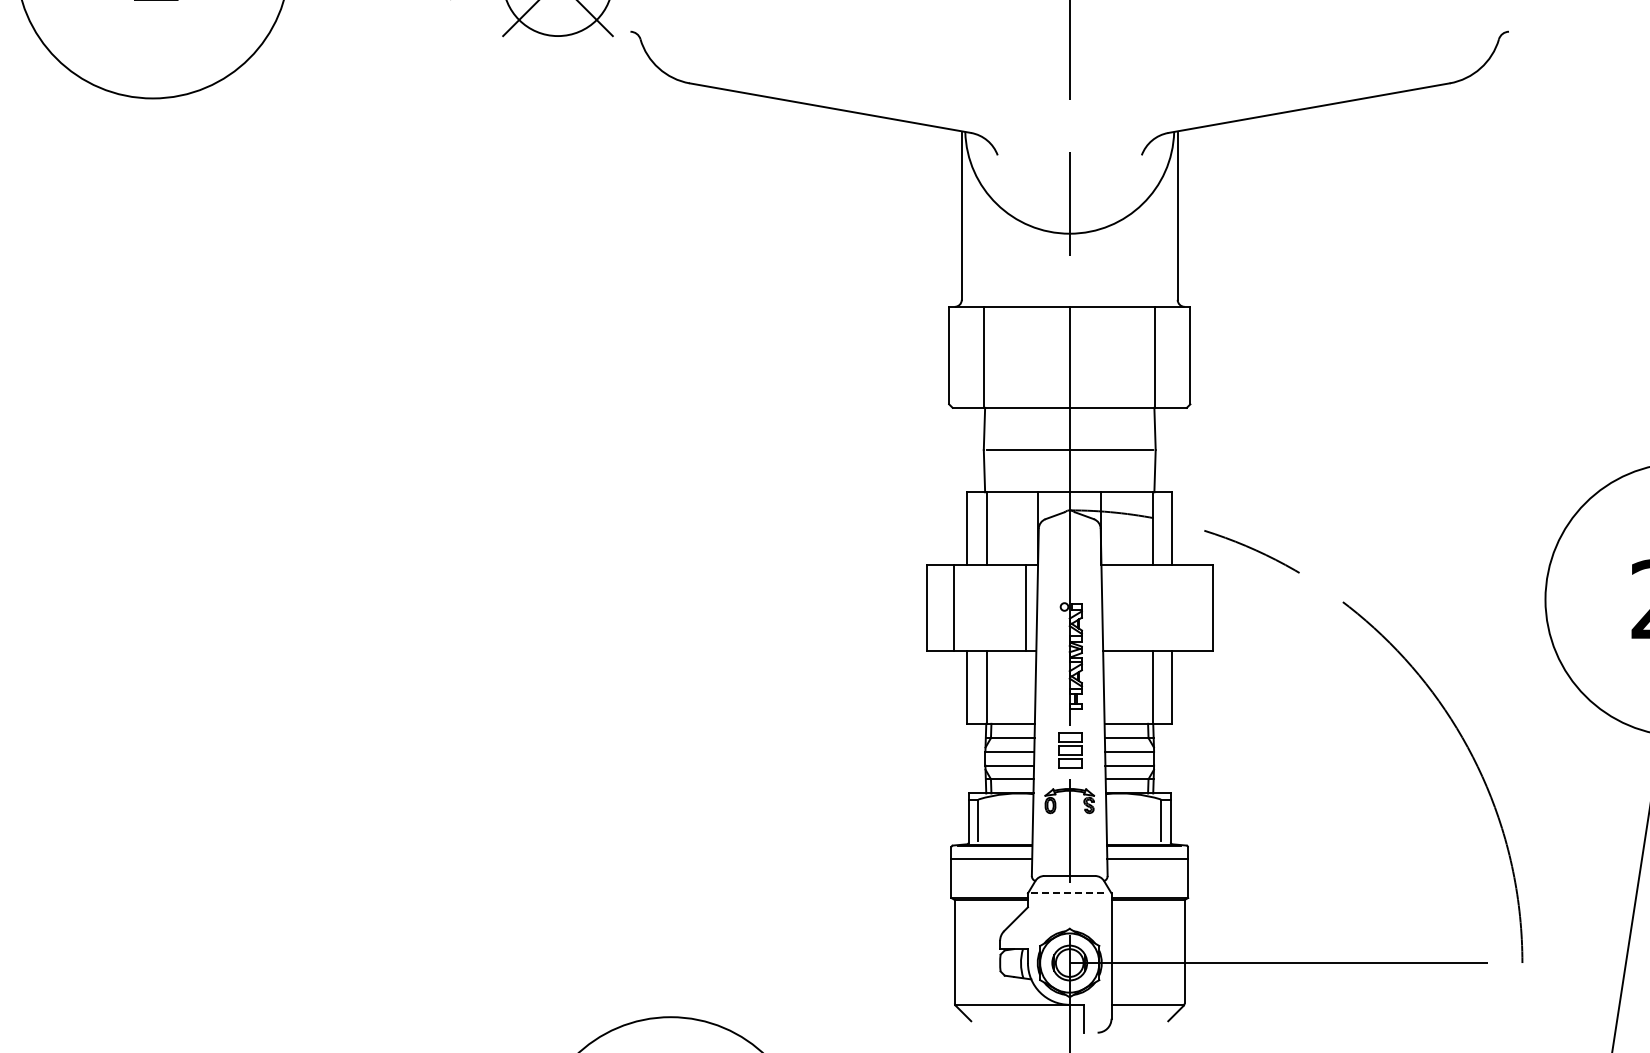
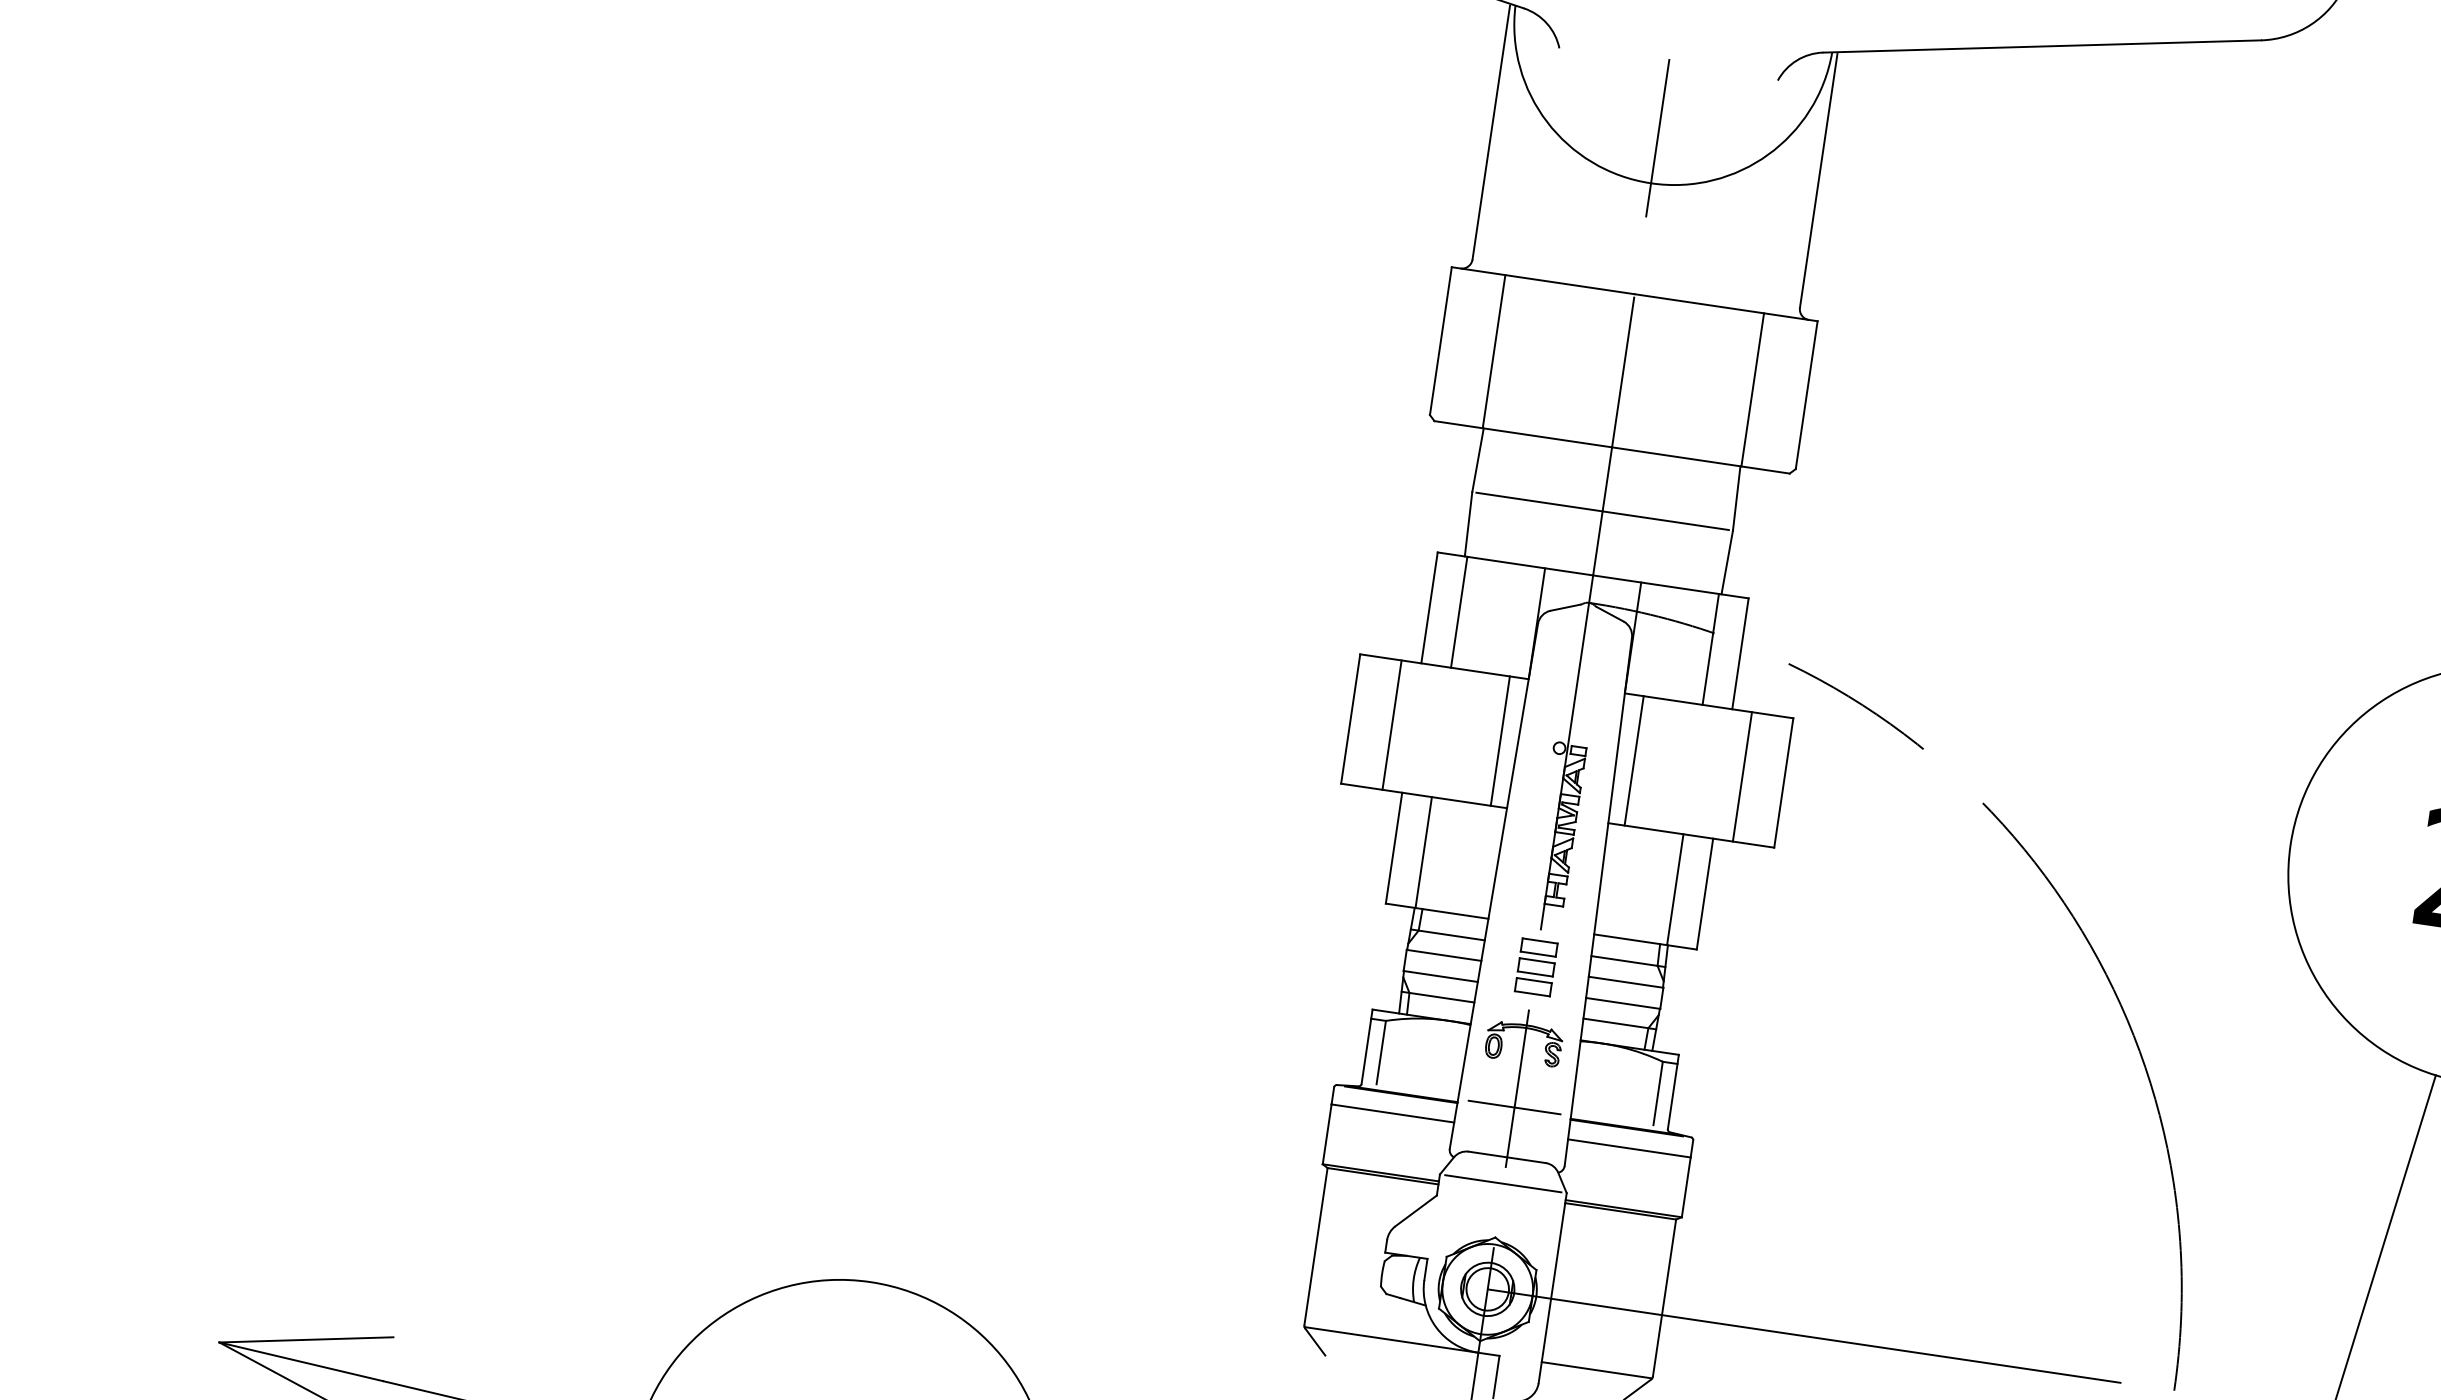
line: (1113, 607) -> (1633, 759), added
line: (1185, 607) -> (1742, 776), added
line: (1069, 843) -> (1514, 1108), added
line: (1070, 893) -> (1504, 1184), dashed -> solid

